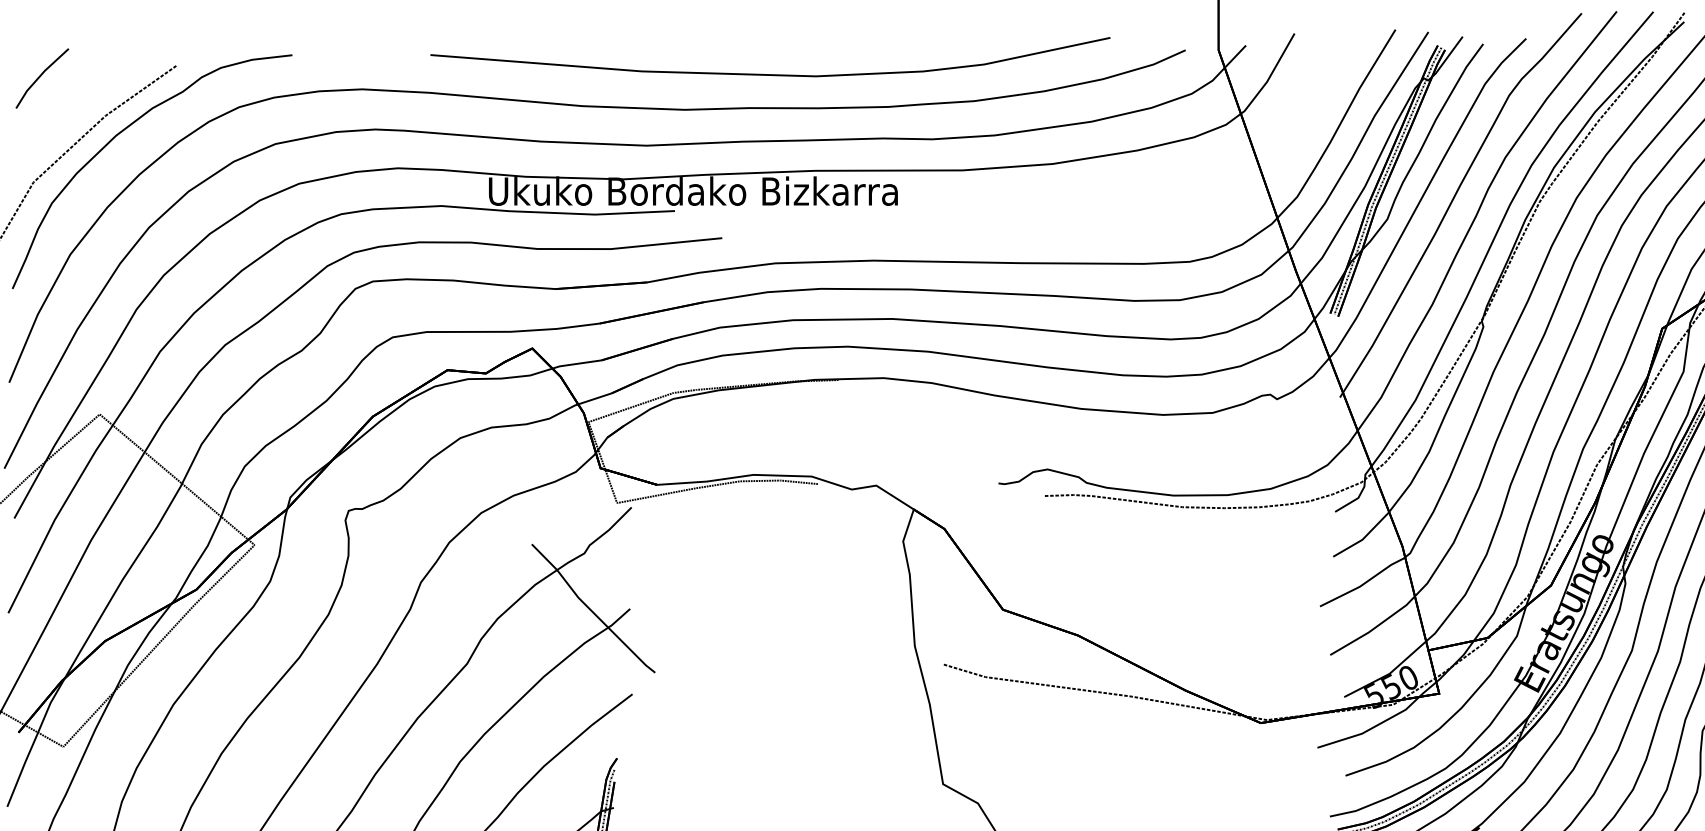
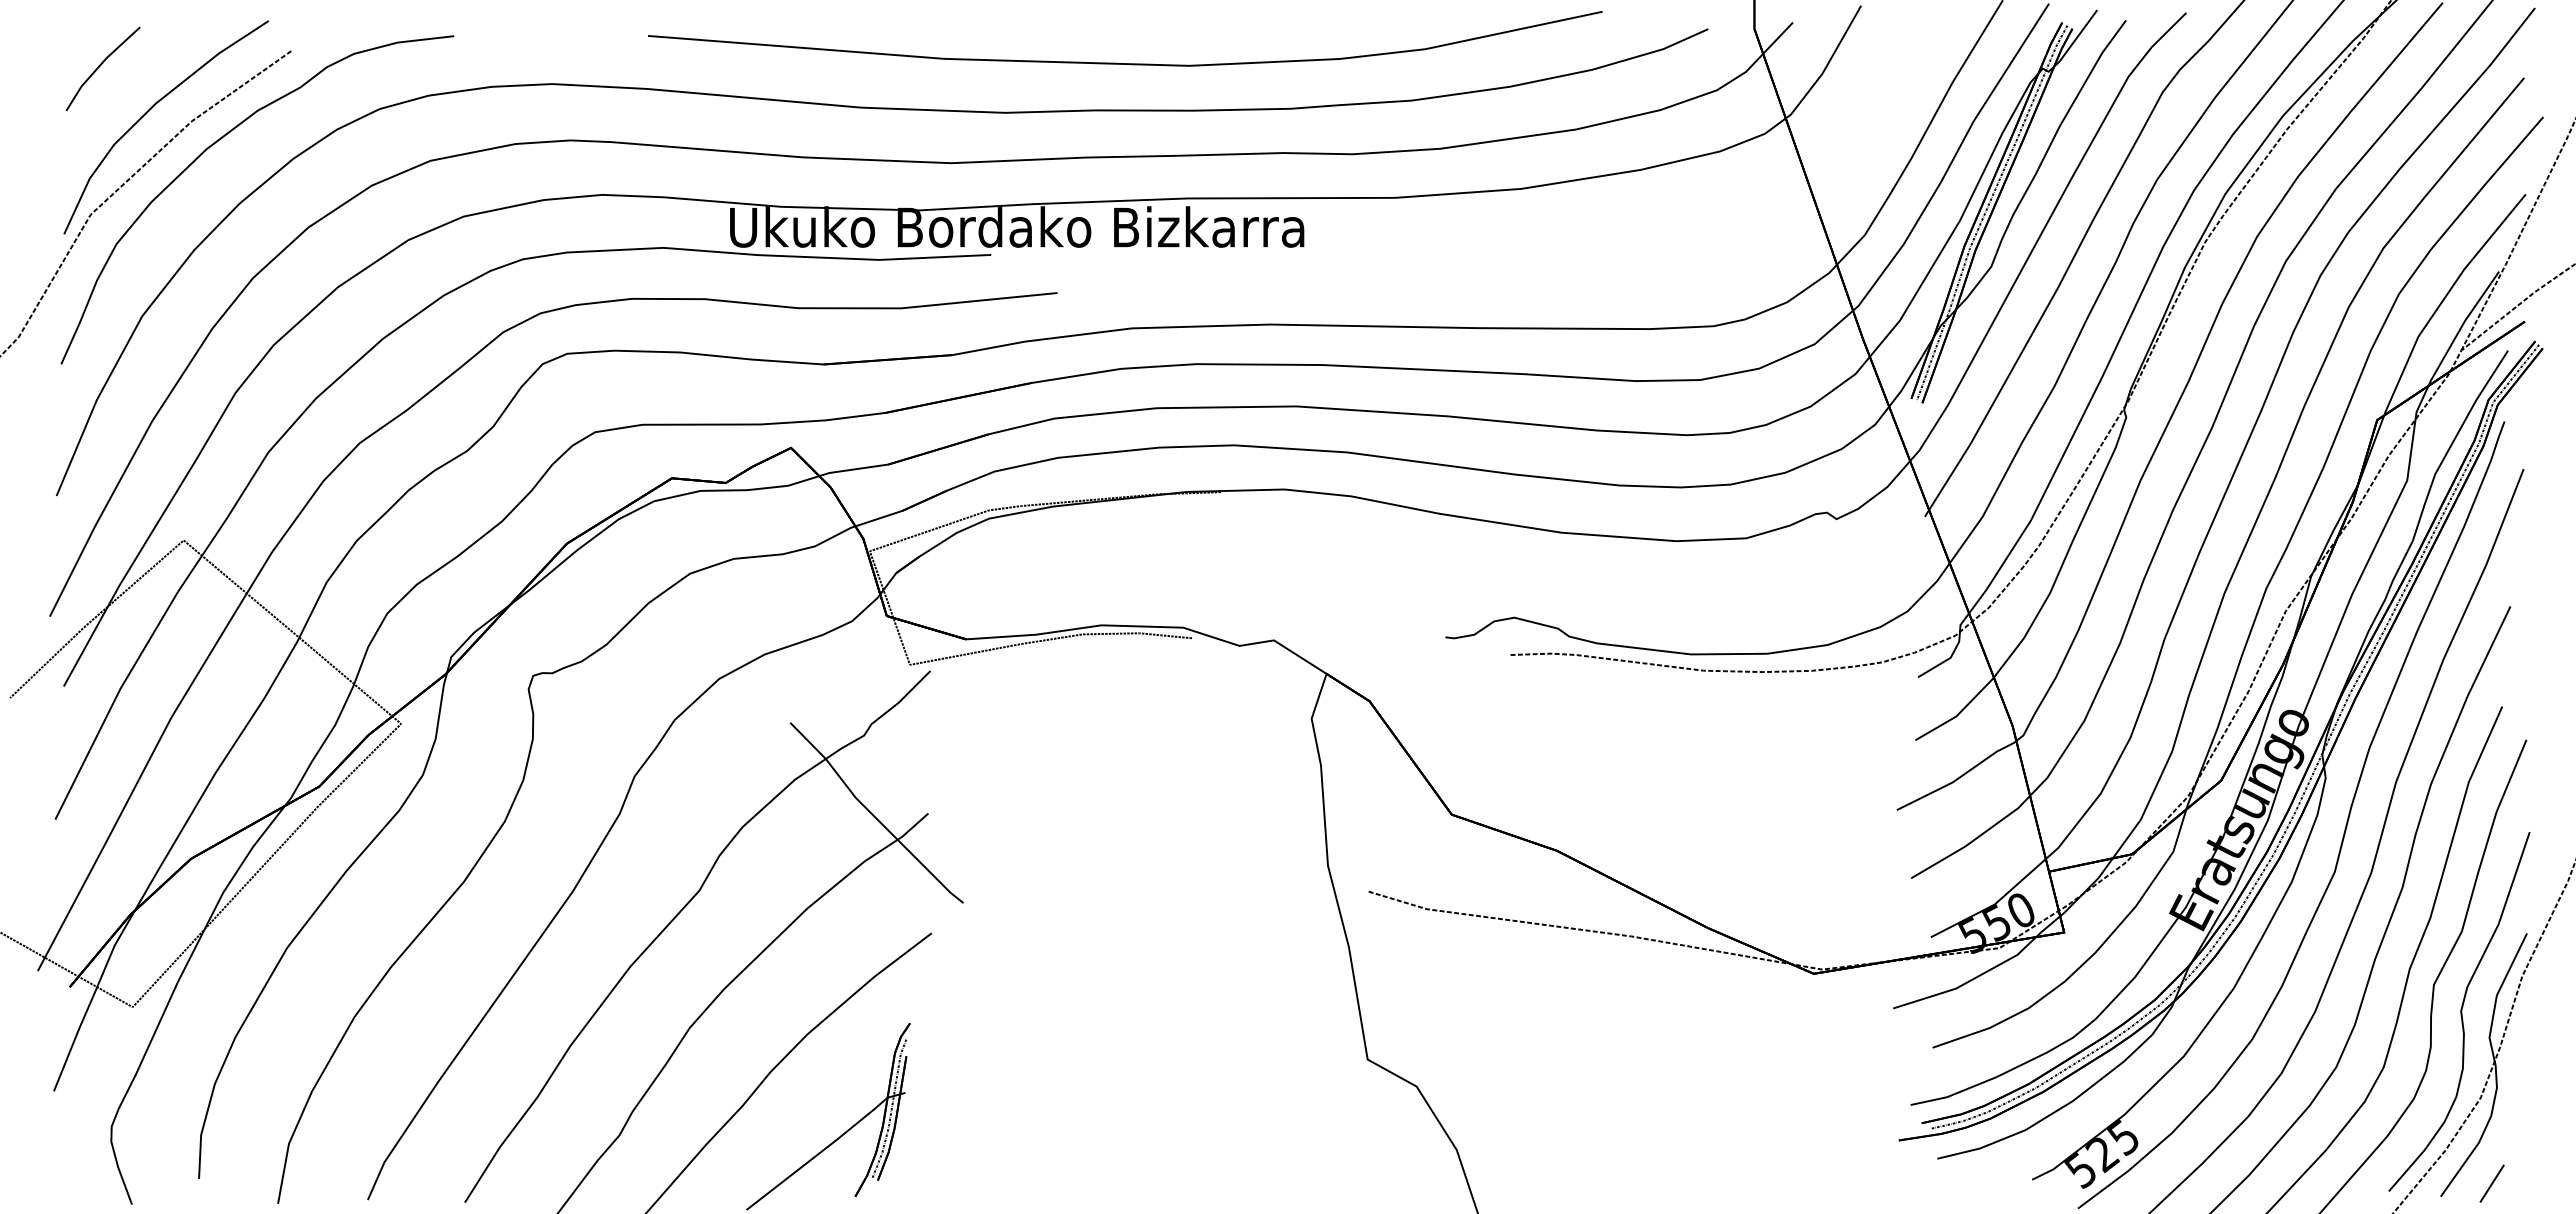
curve: (75, 108) -> (149, 111), added

